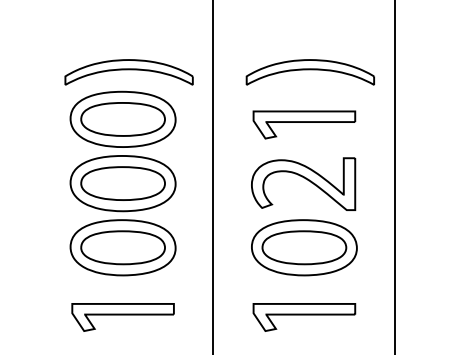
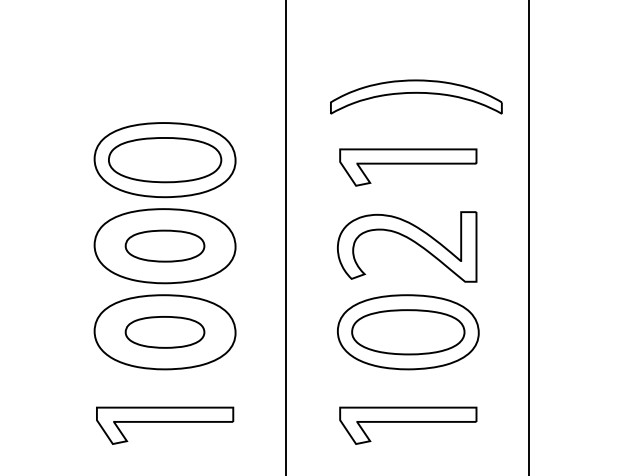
part: (128, 72) -> (172, 97), removed
part: (122, 183) -> (164, 246), size x0.7
part: (122, 247) -> (164, 331), size x0.7

